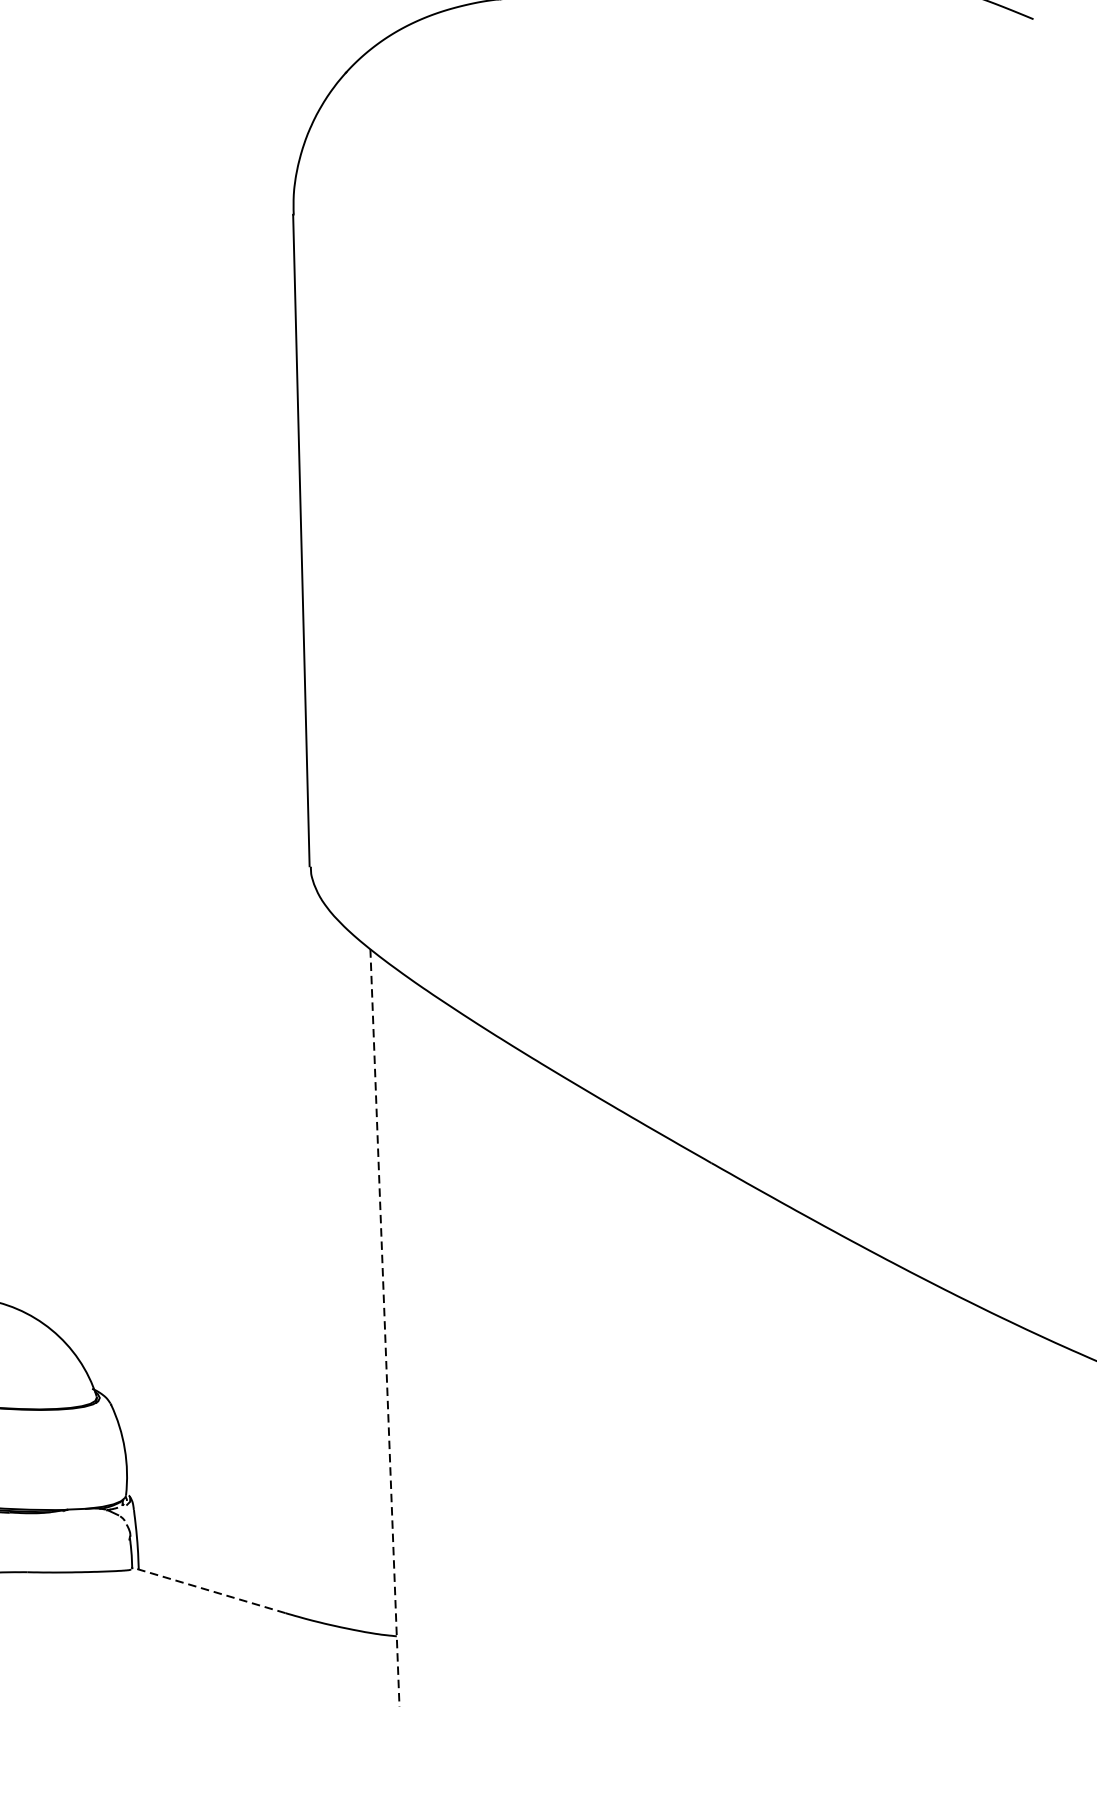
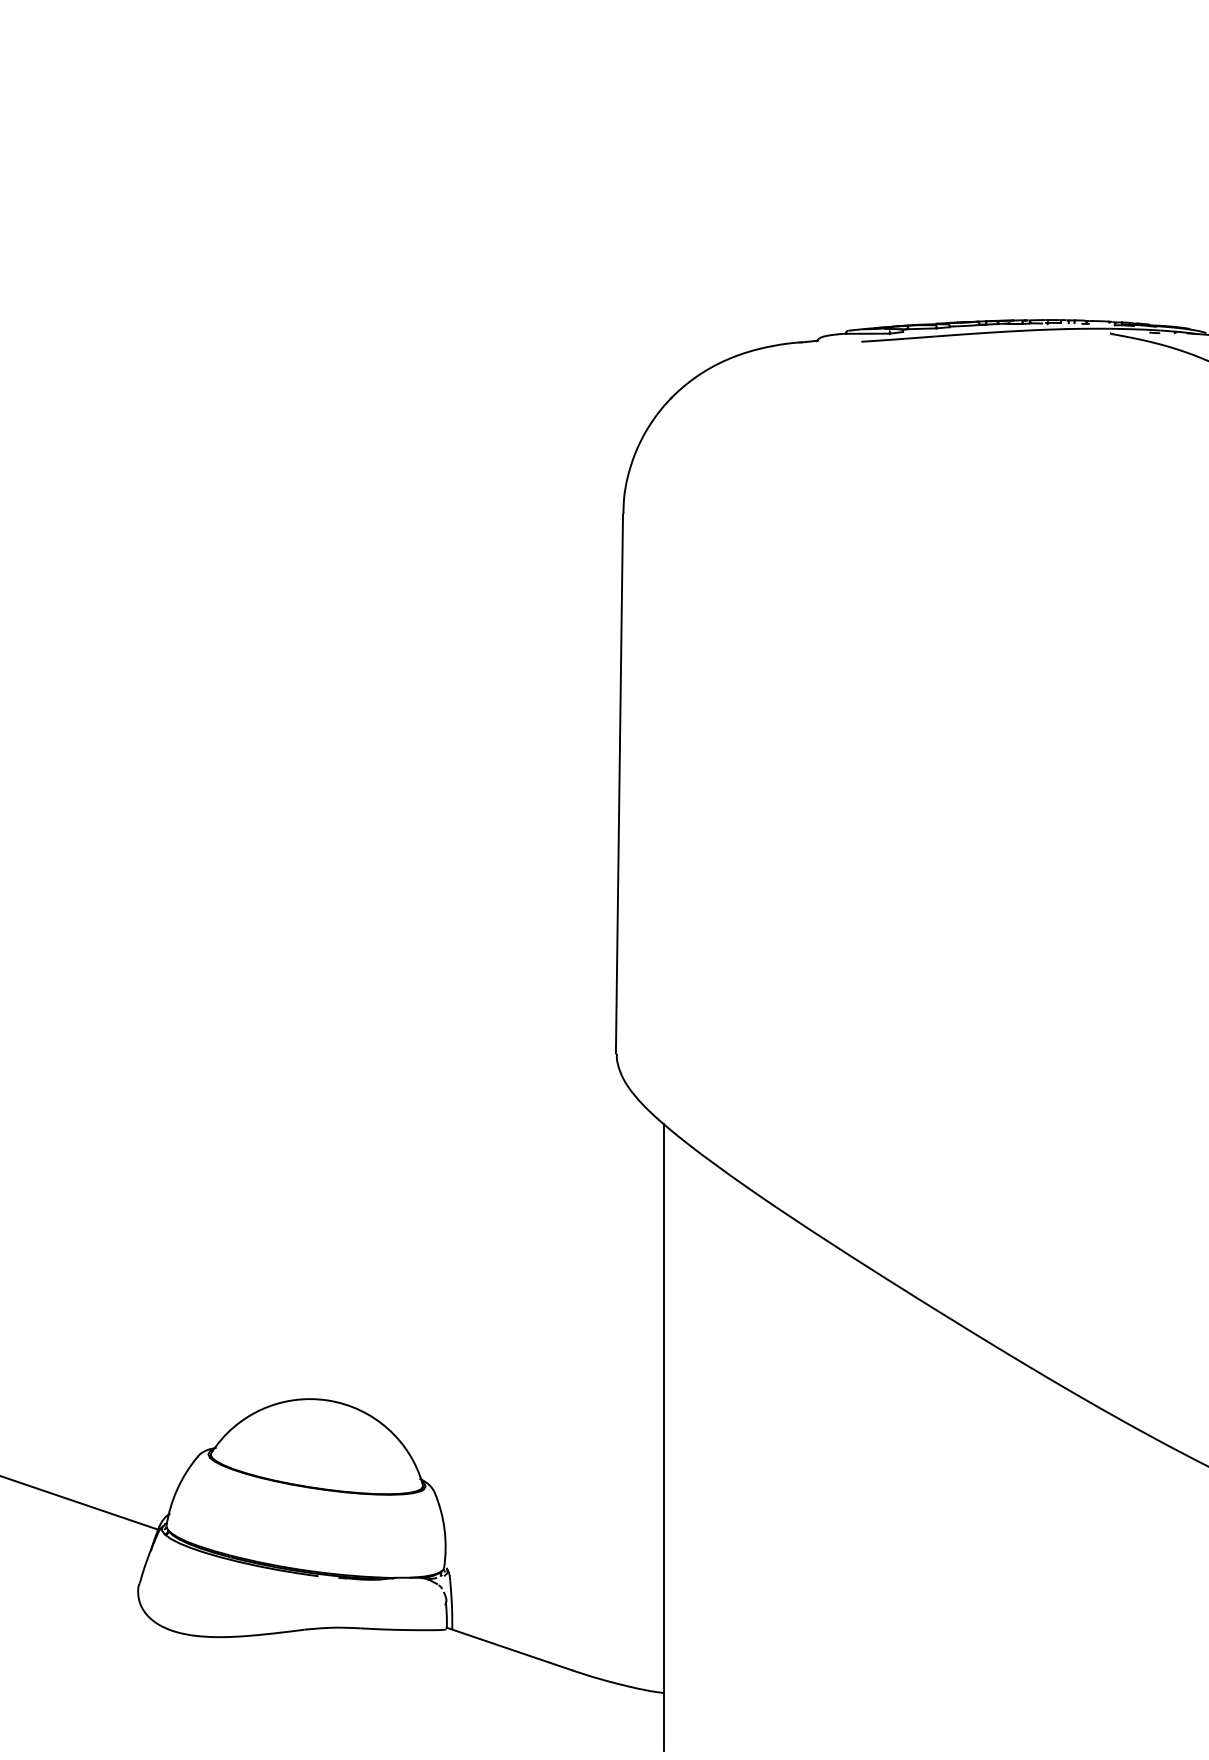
line: (384, 1327) -> (663, 1437), dashed -> solid
line: (208, 1589) -> (509, 1648), dashed -> solid

